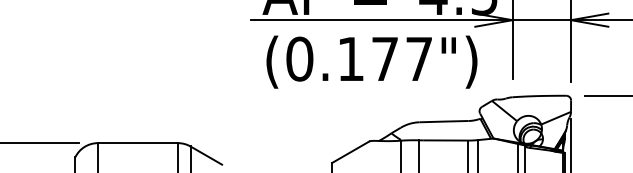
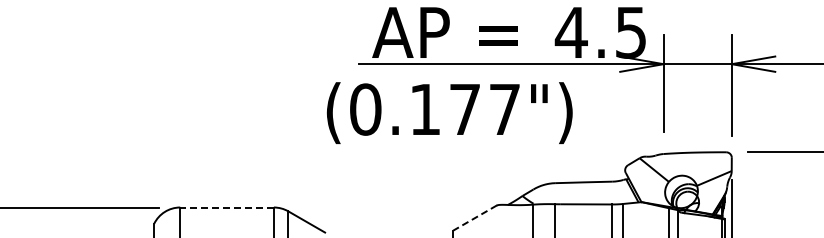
text: (371, 61) -> (449, 112), moved
line: (138, 143) -> (227, 207), solid -> dashed
line: (350, 152) -> (474, 218), solid -> dashed

